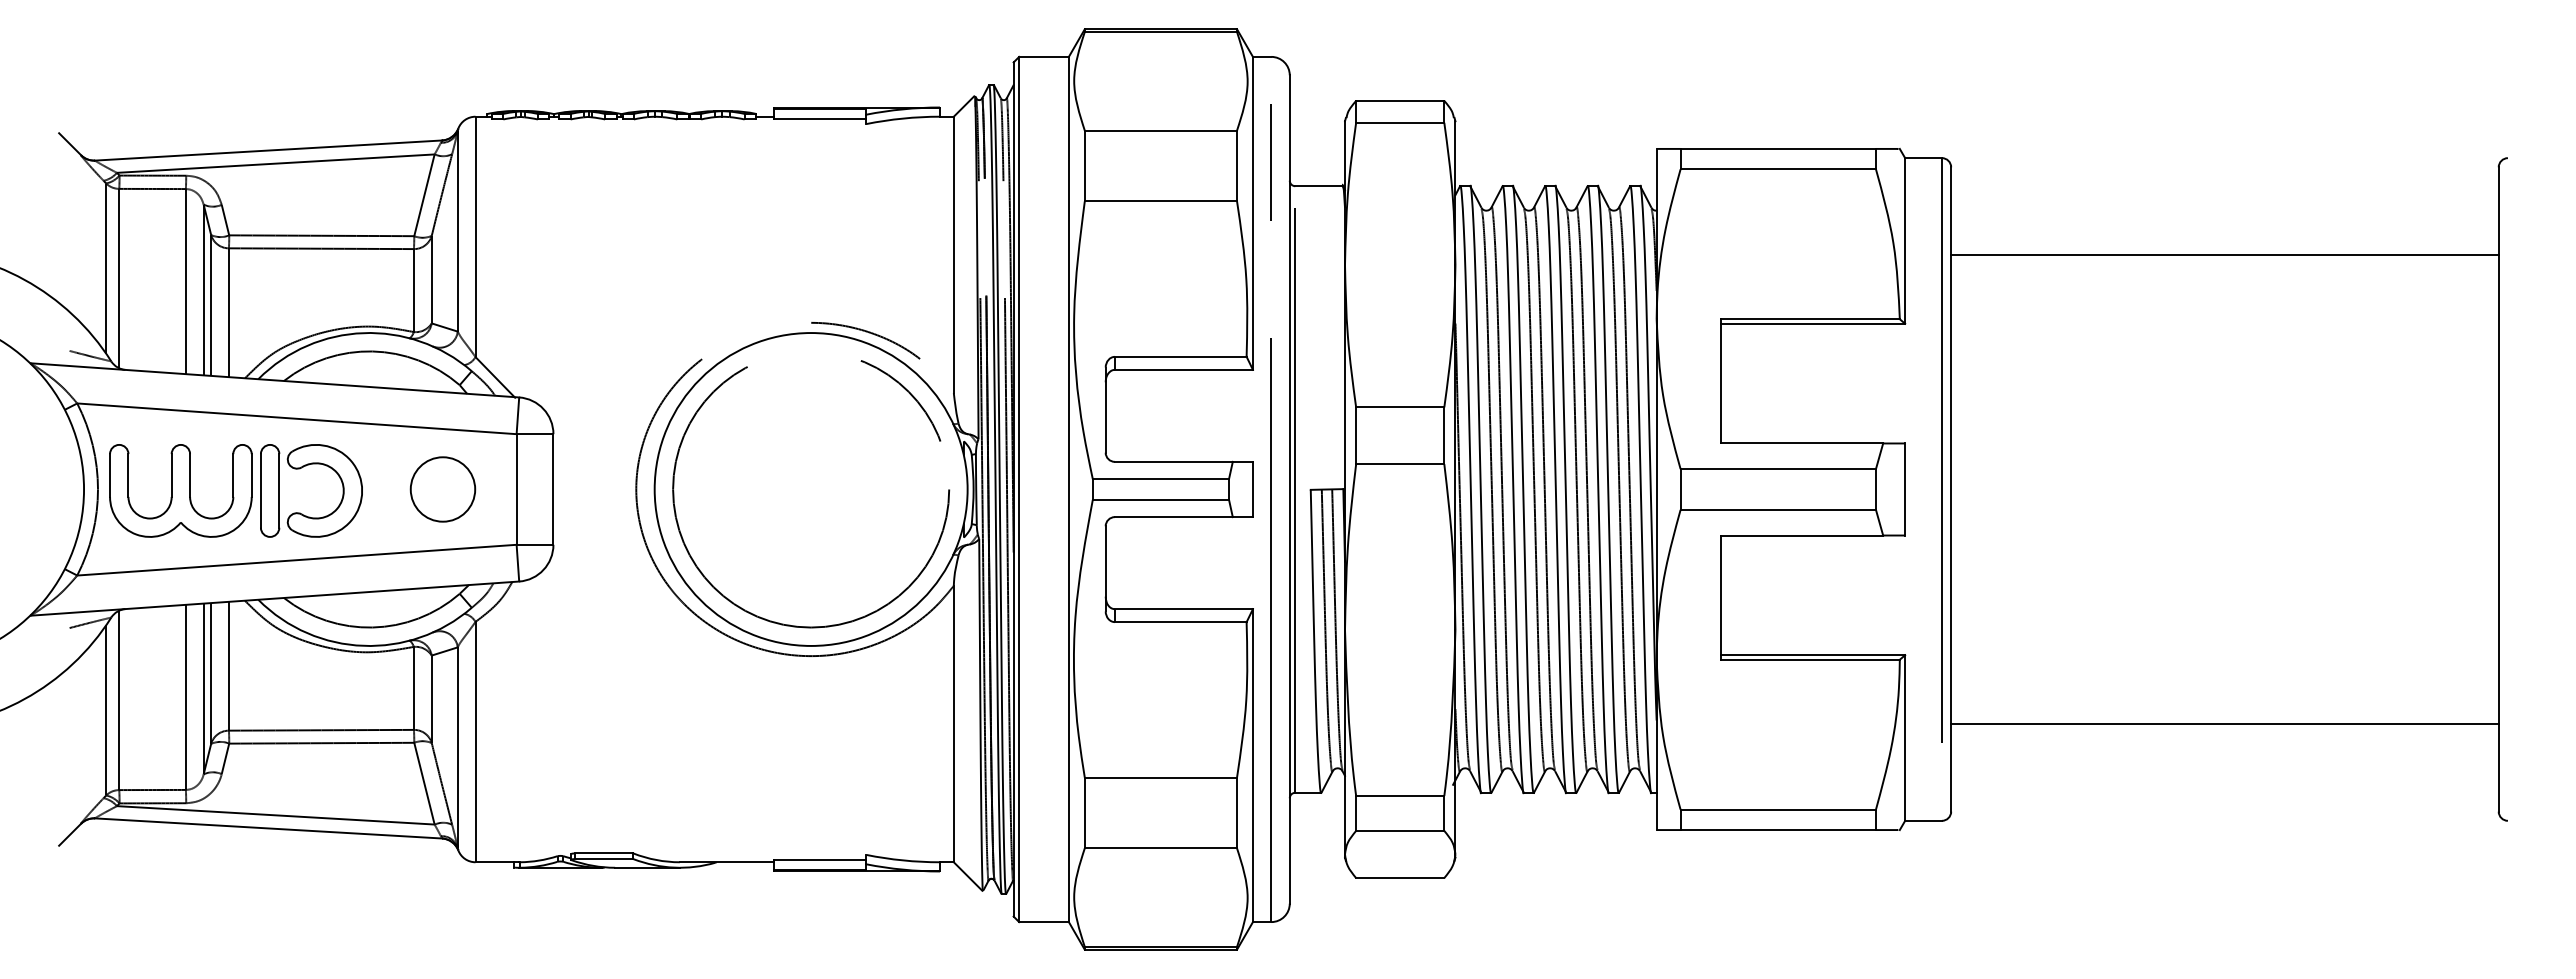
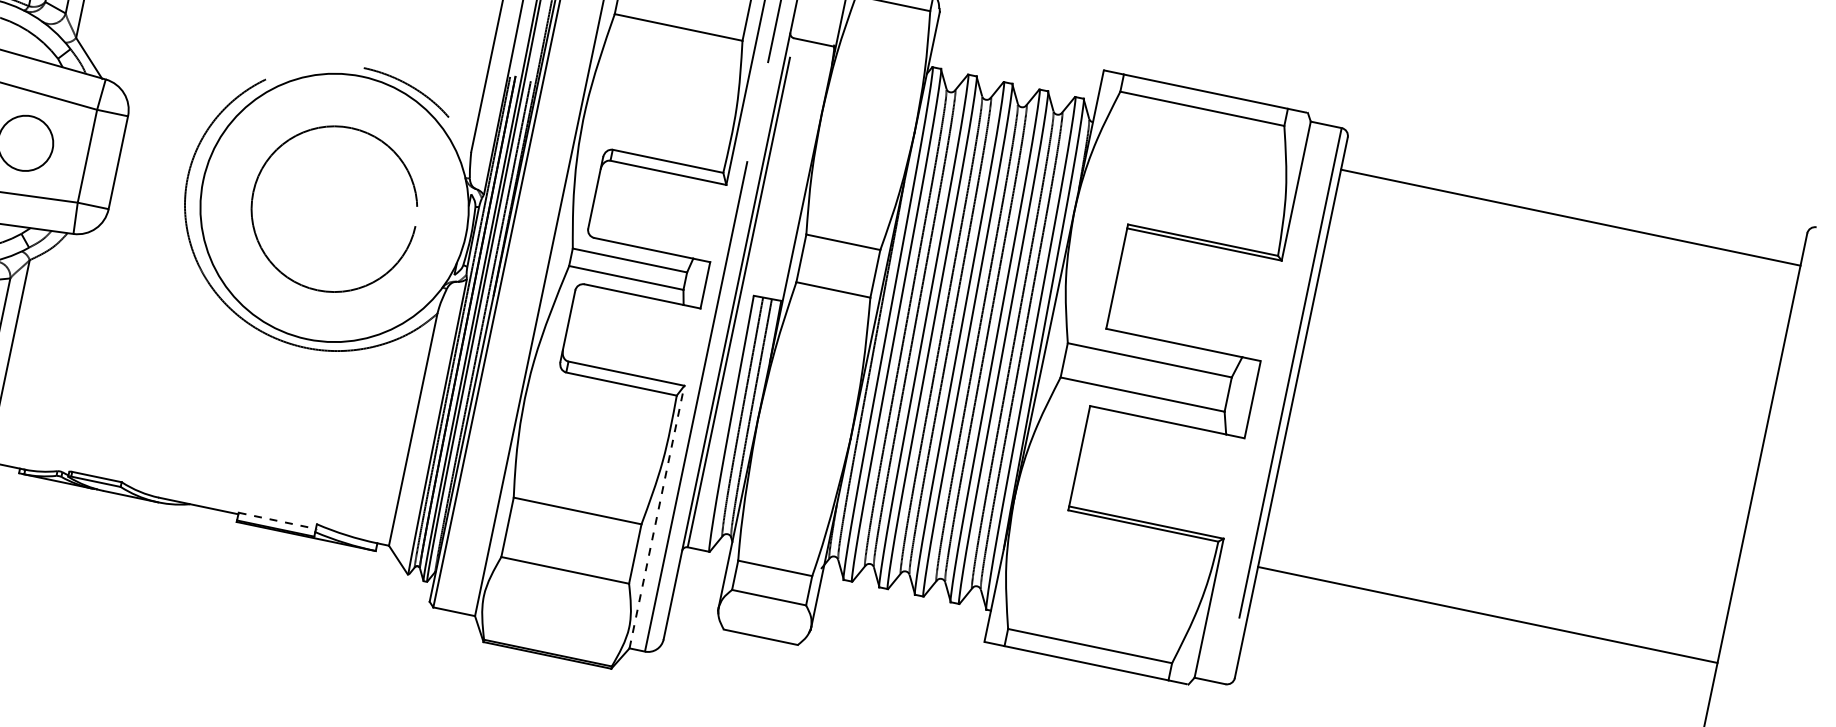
line: (2224, 254) -> (1570, 217), moved
circle: (811, 494) -> (334, 212), size x0.7
line: (2224, 724) -> (1487, 615), moved
line: (1252, 765) -> (656, 516), solid -> dashed
line: (820, 860) -> (277, 520), solid -> dashed

